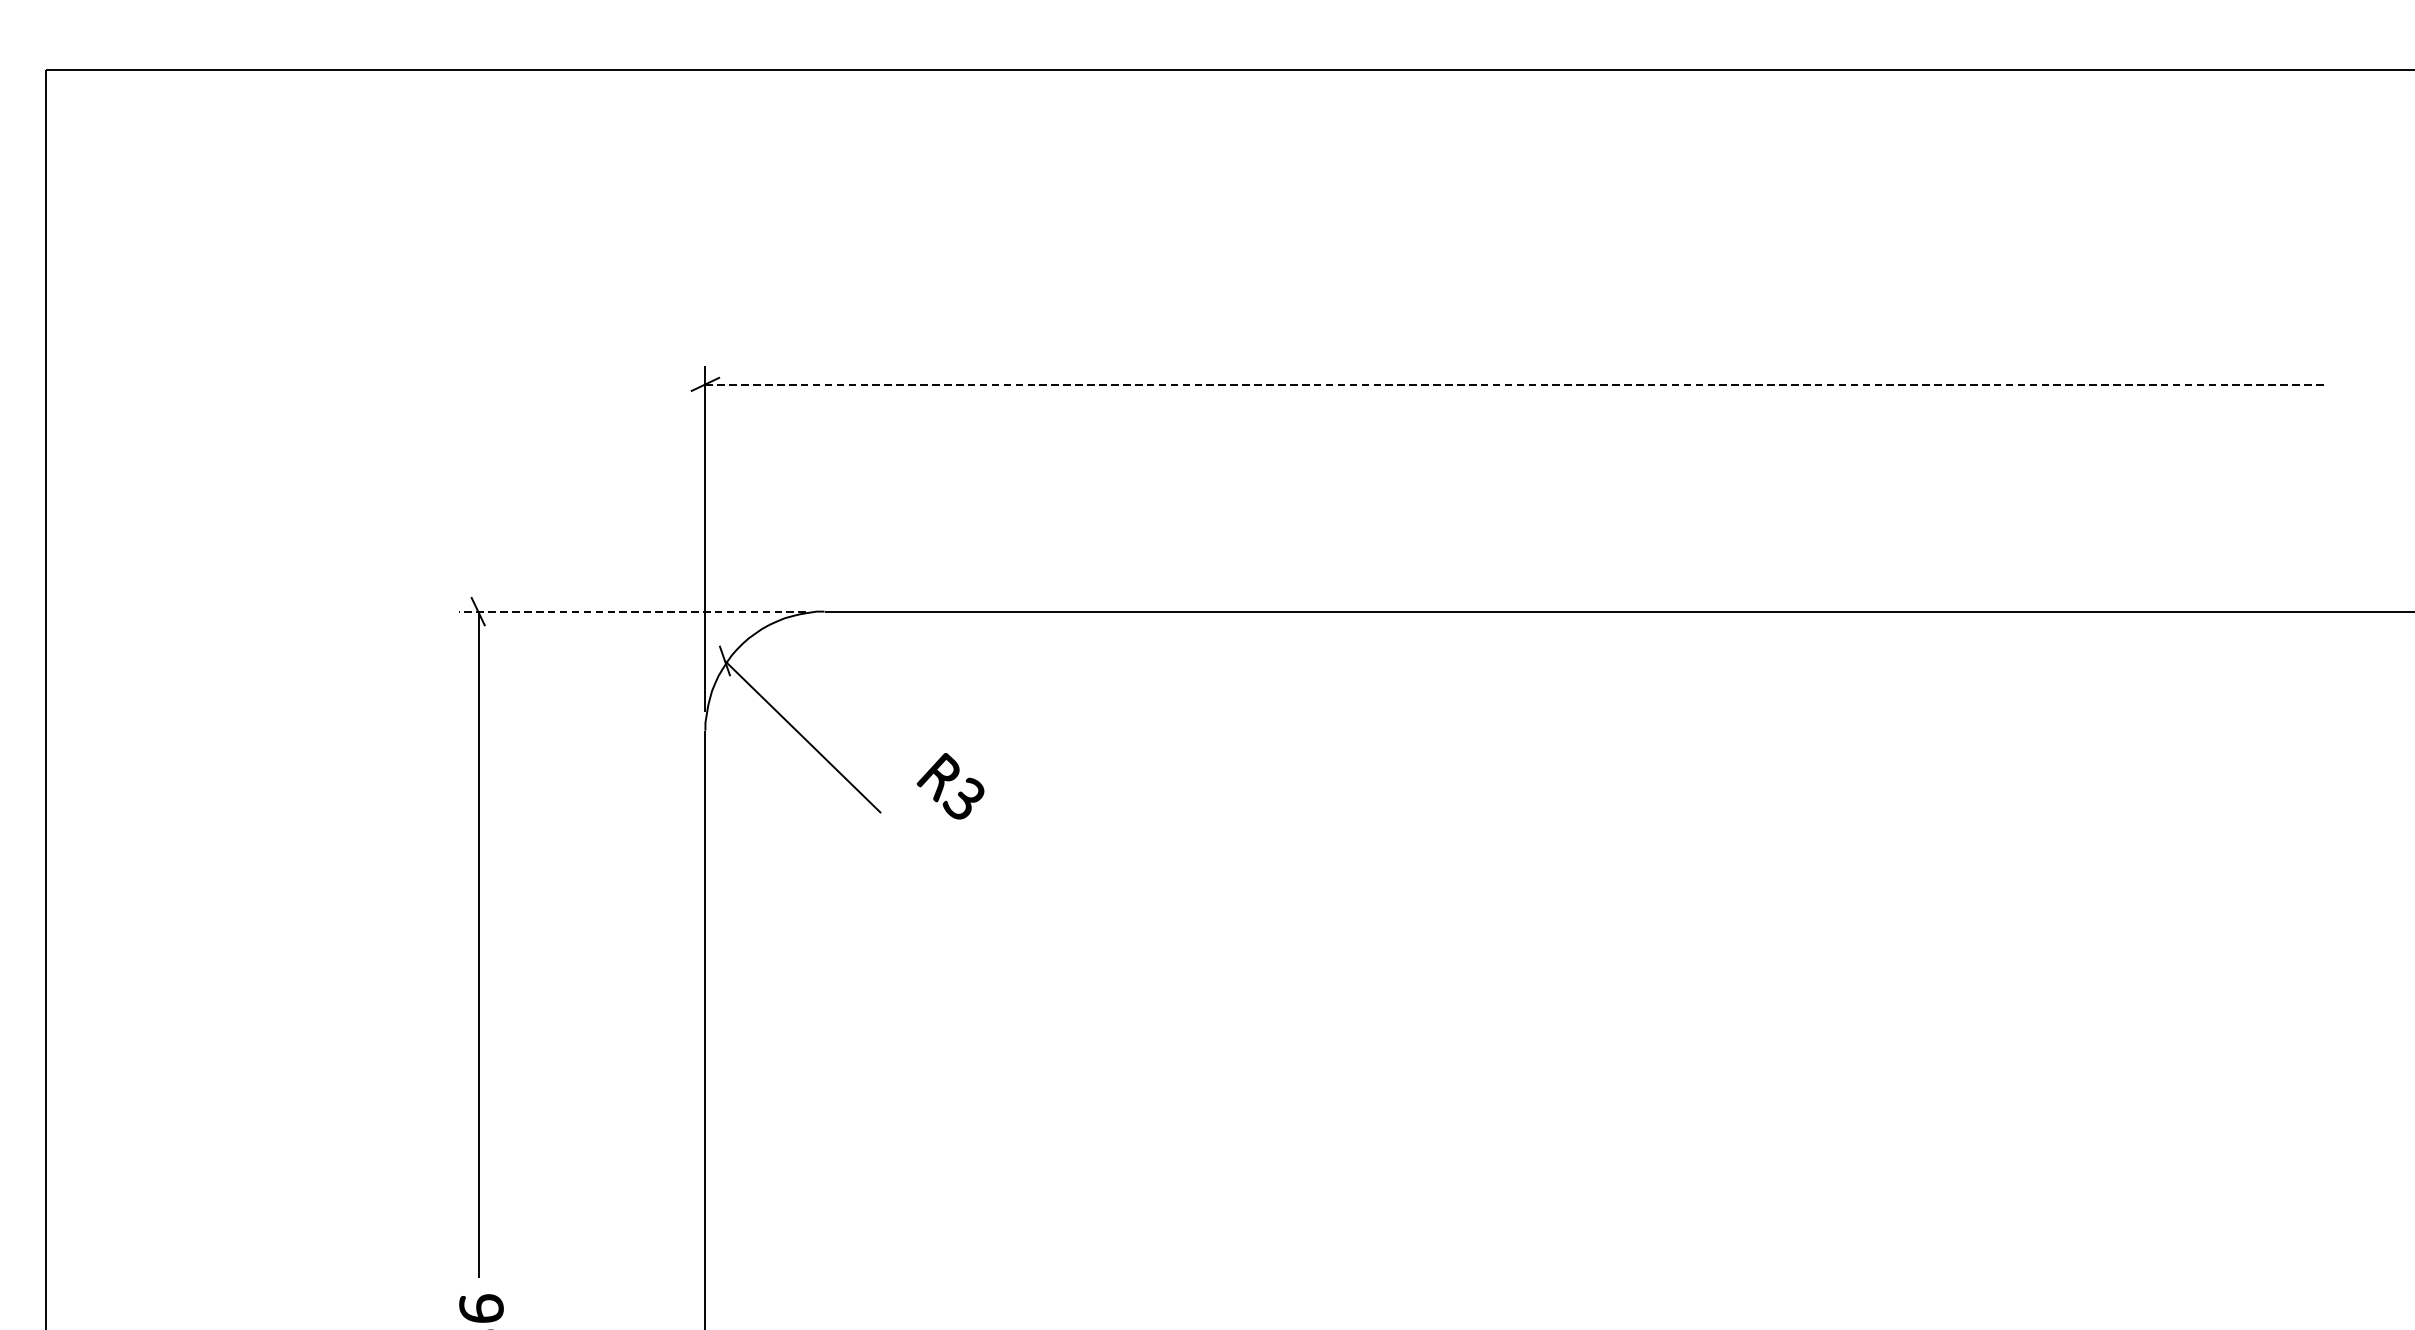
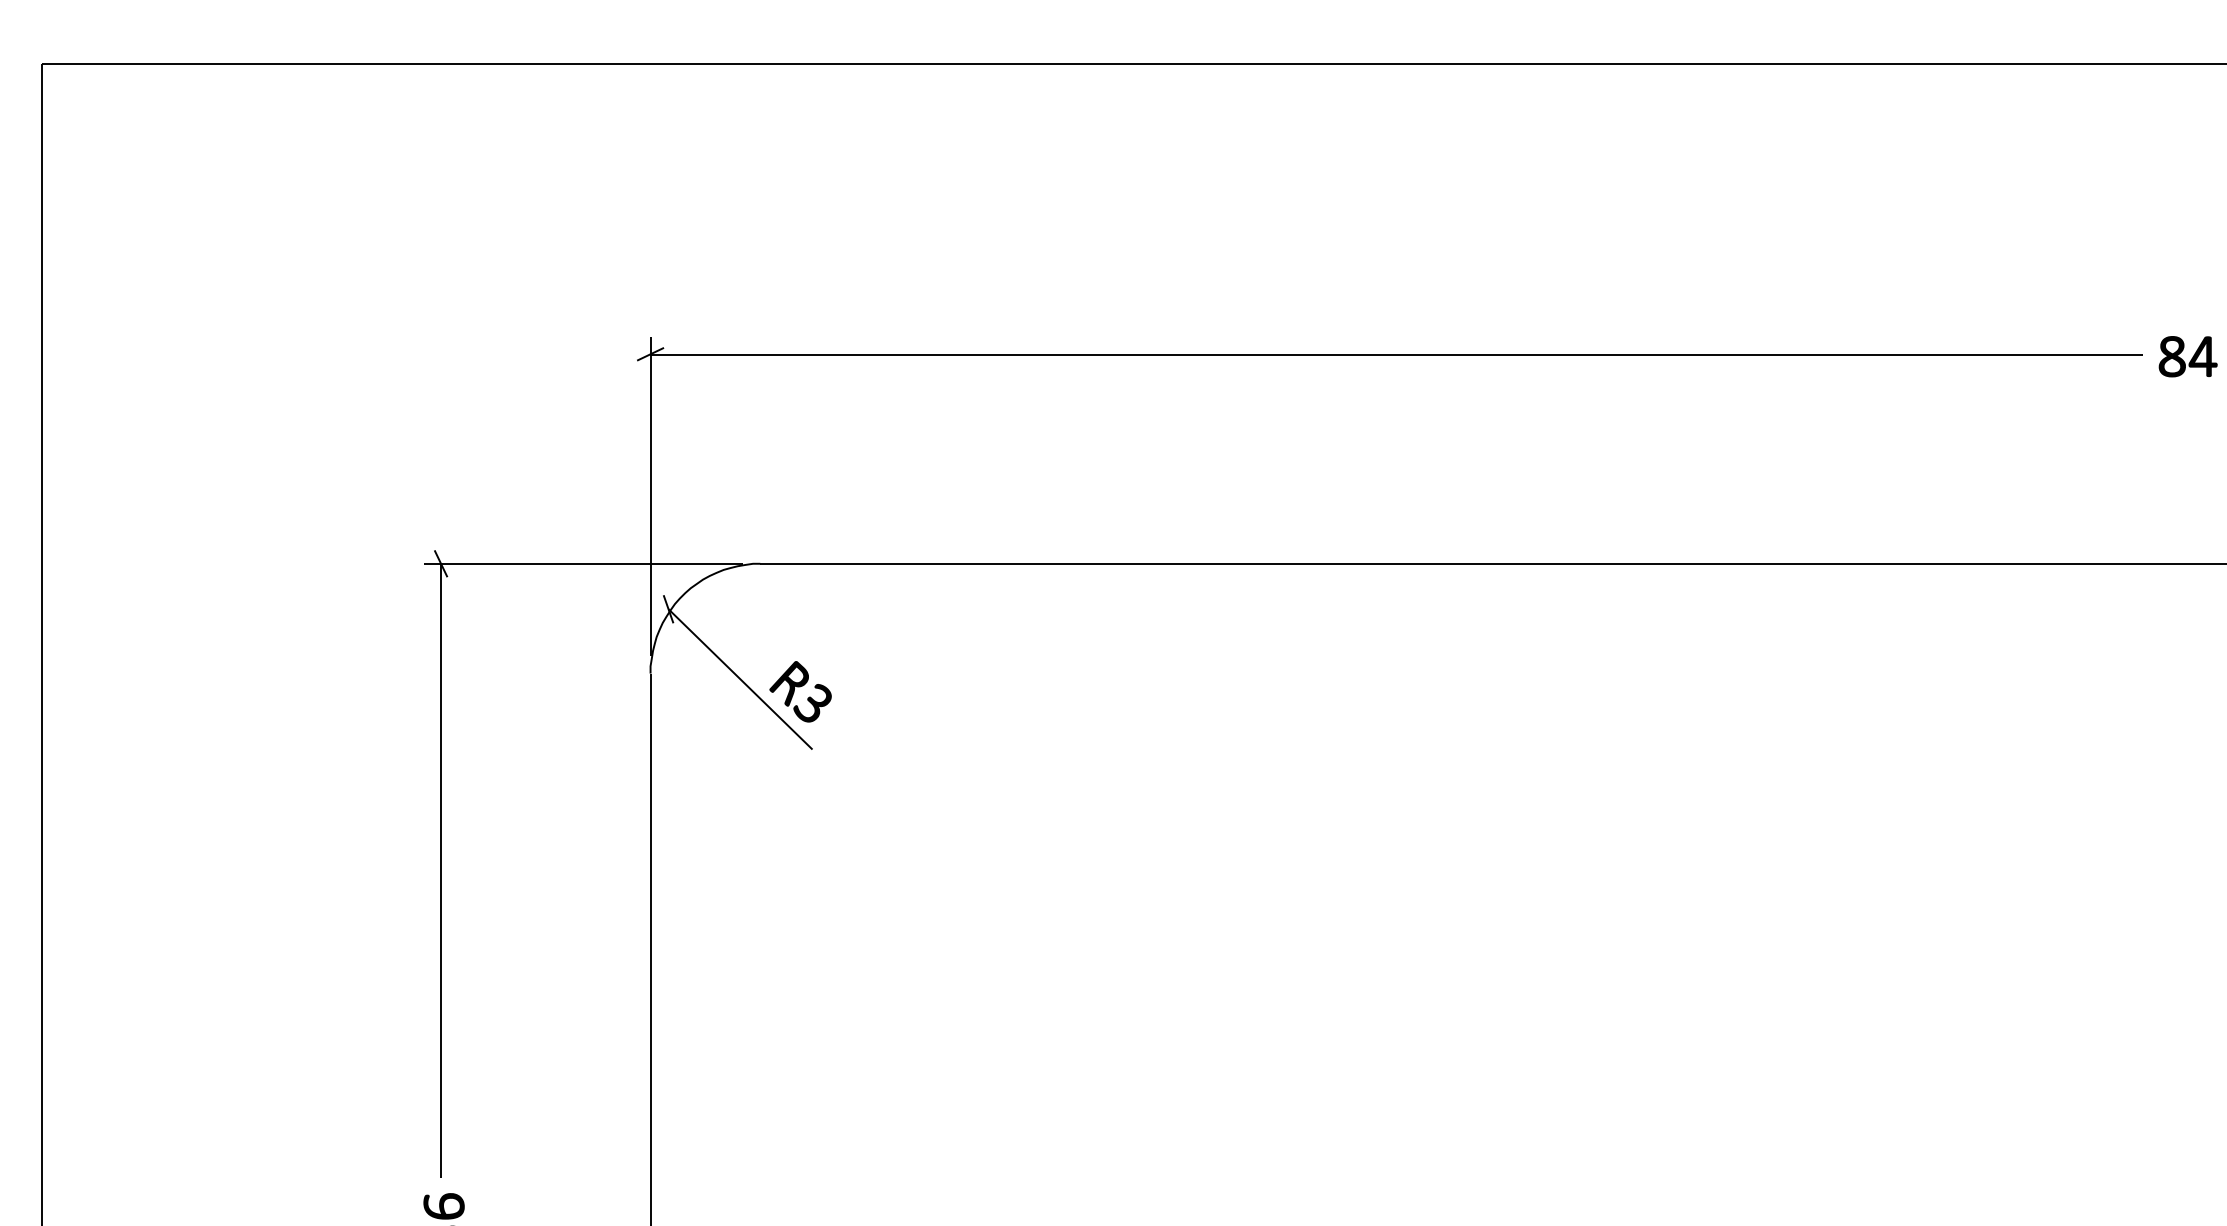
line: (1515, 384) -> (1397, 354), dashed -> solid
part: (2372, 386) -> (2187, 356), added
line: (632, 611) -> (583, 563), dashed -> solid
part: (950, 785) -> (800, 691), moved

